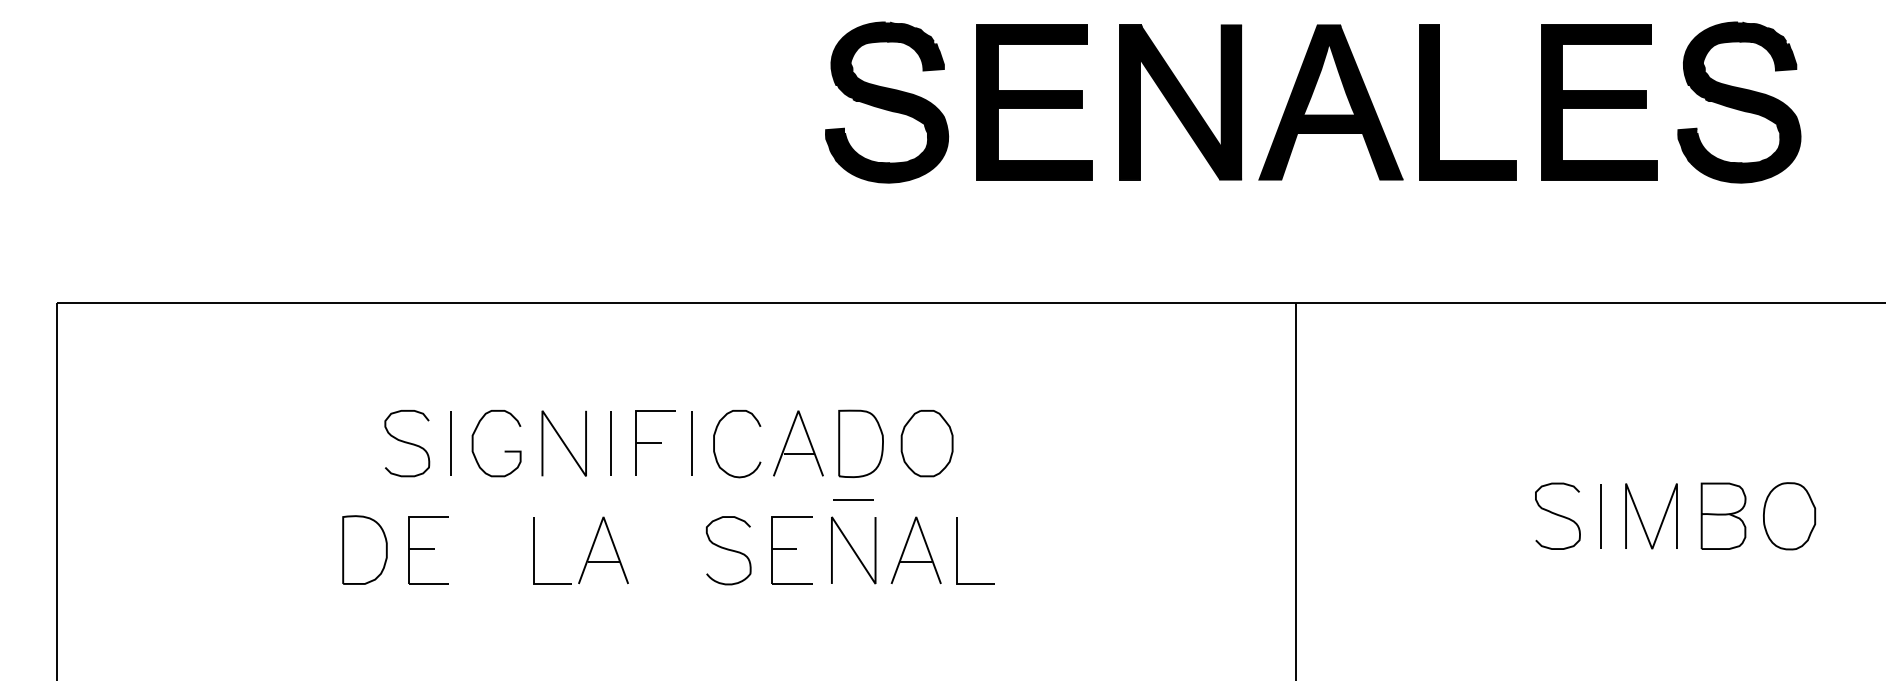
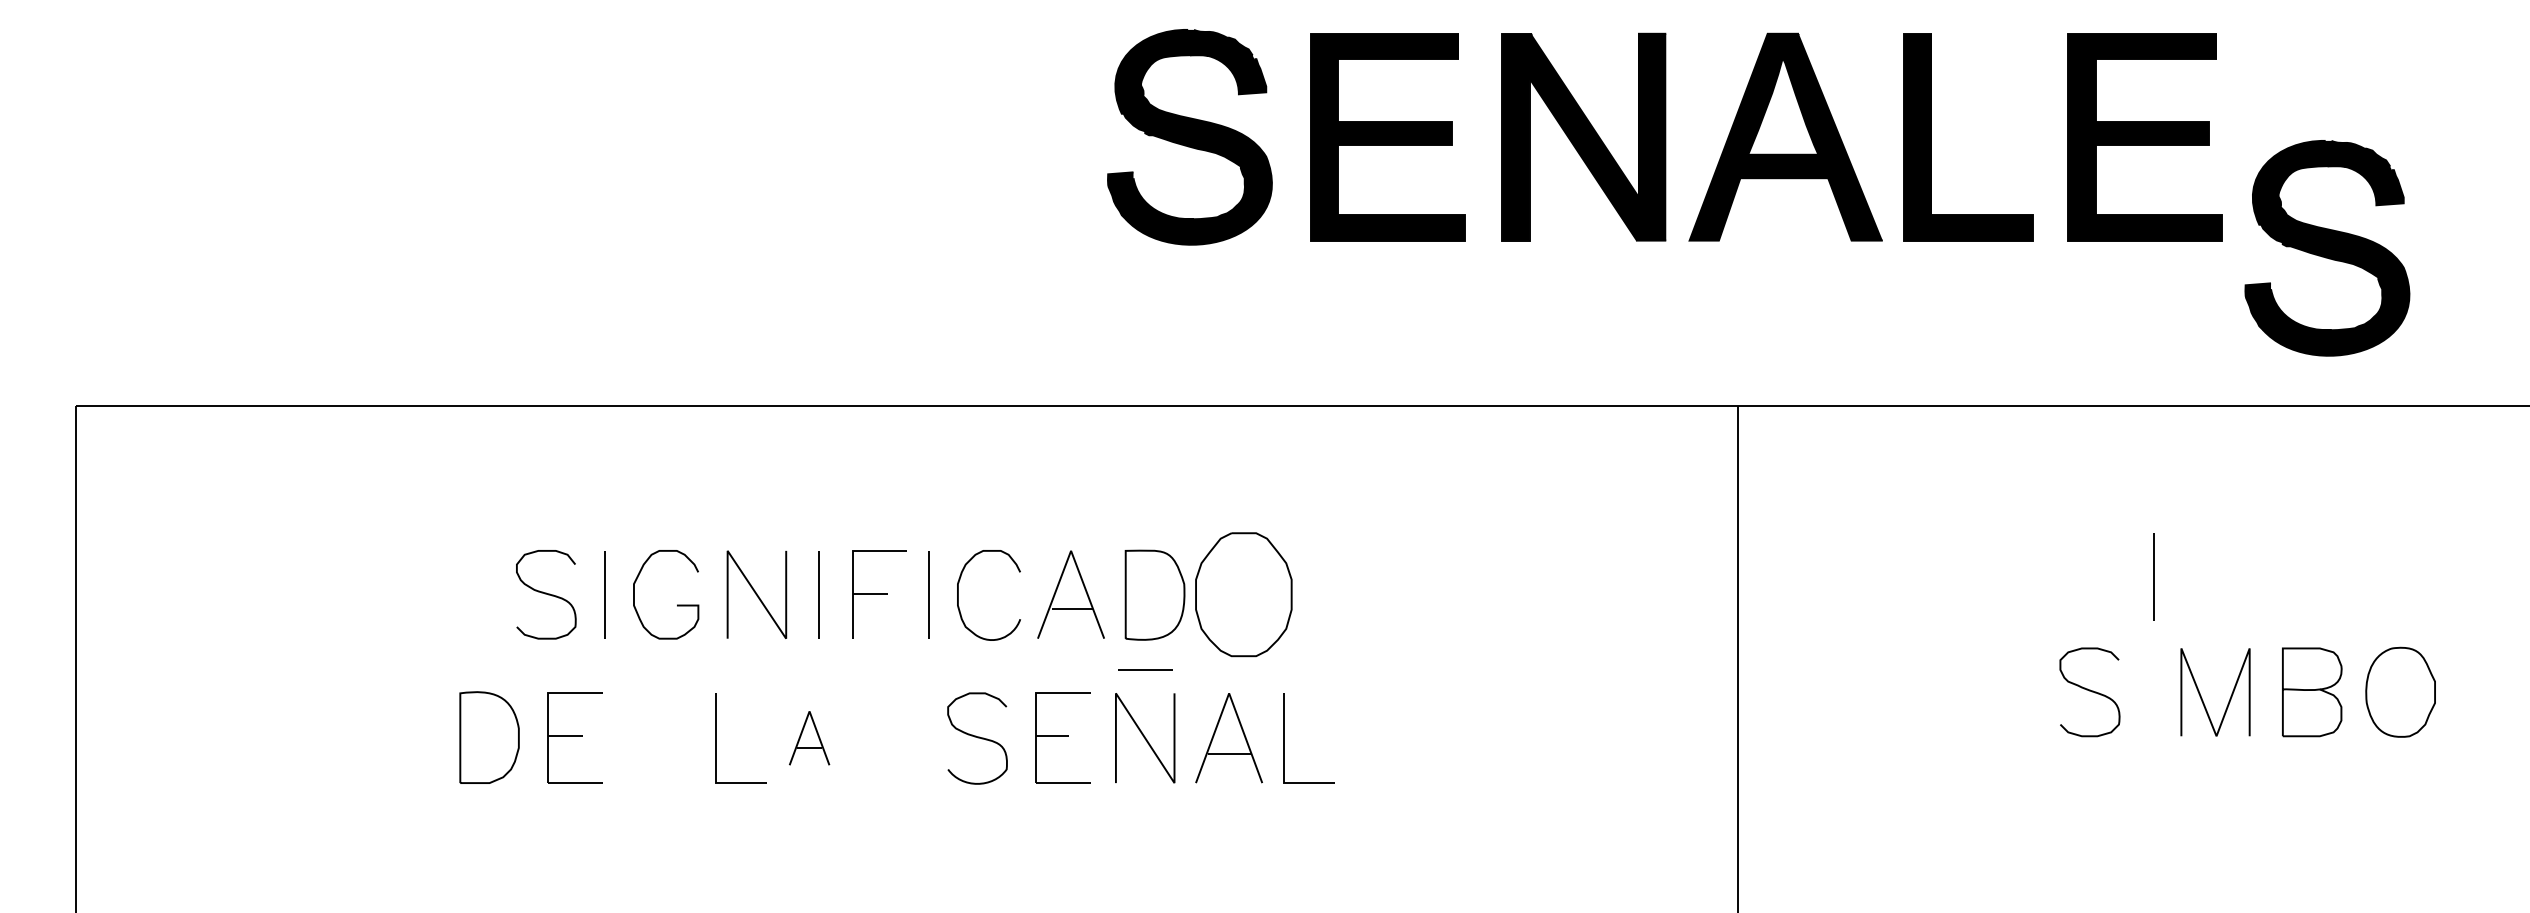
part: (1739, 102) -> (2327, 248), moved
part: (926, 443) -> (1243, 594), size x1.4
line: (1600, 515) -> (2153, 576), moved
part: (603, 550) -> (809, 738), size x0.6

